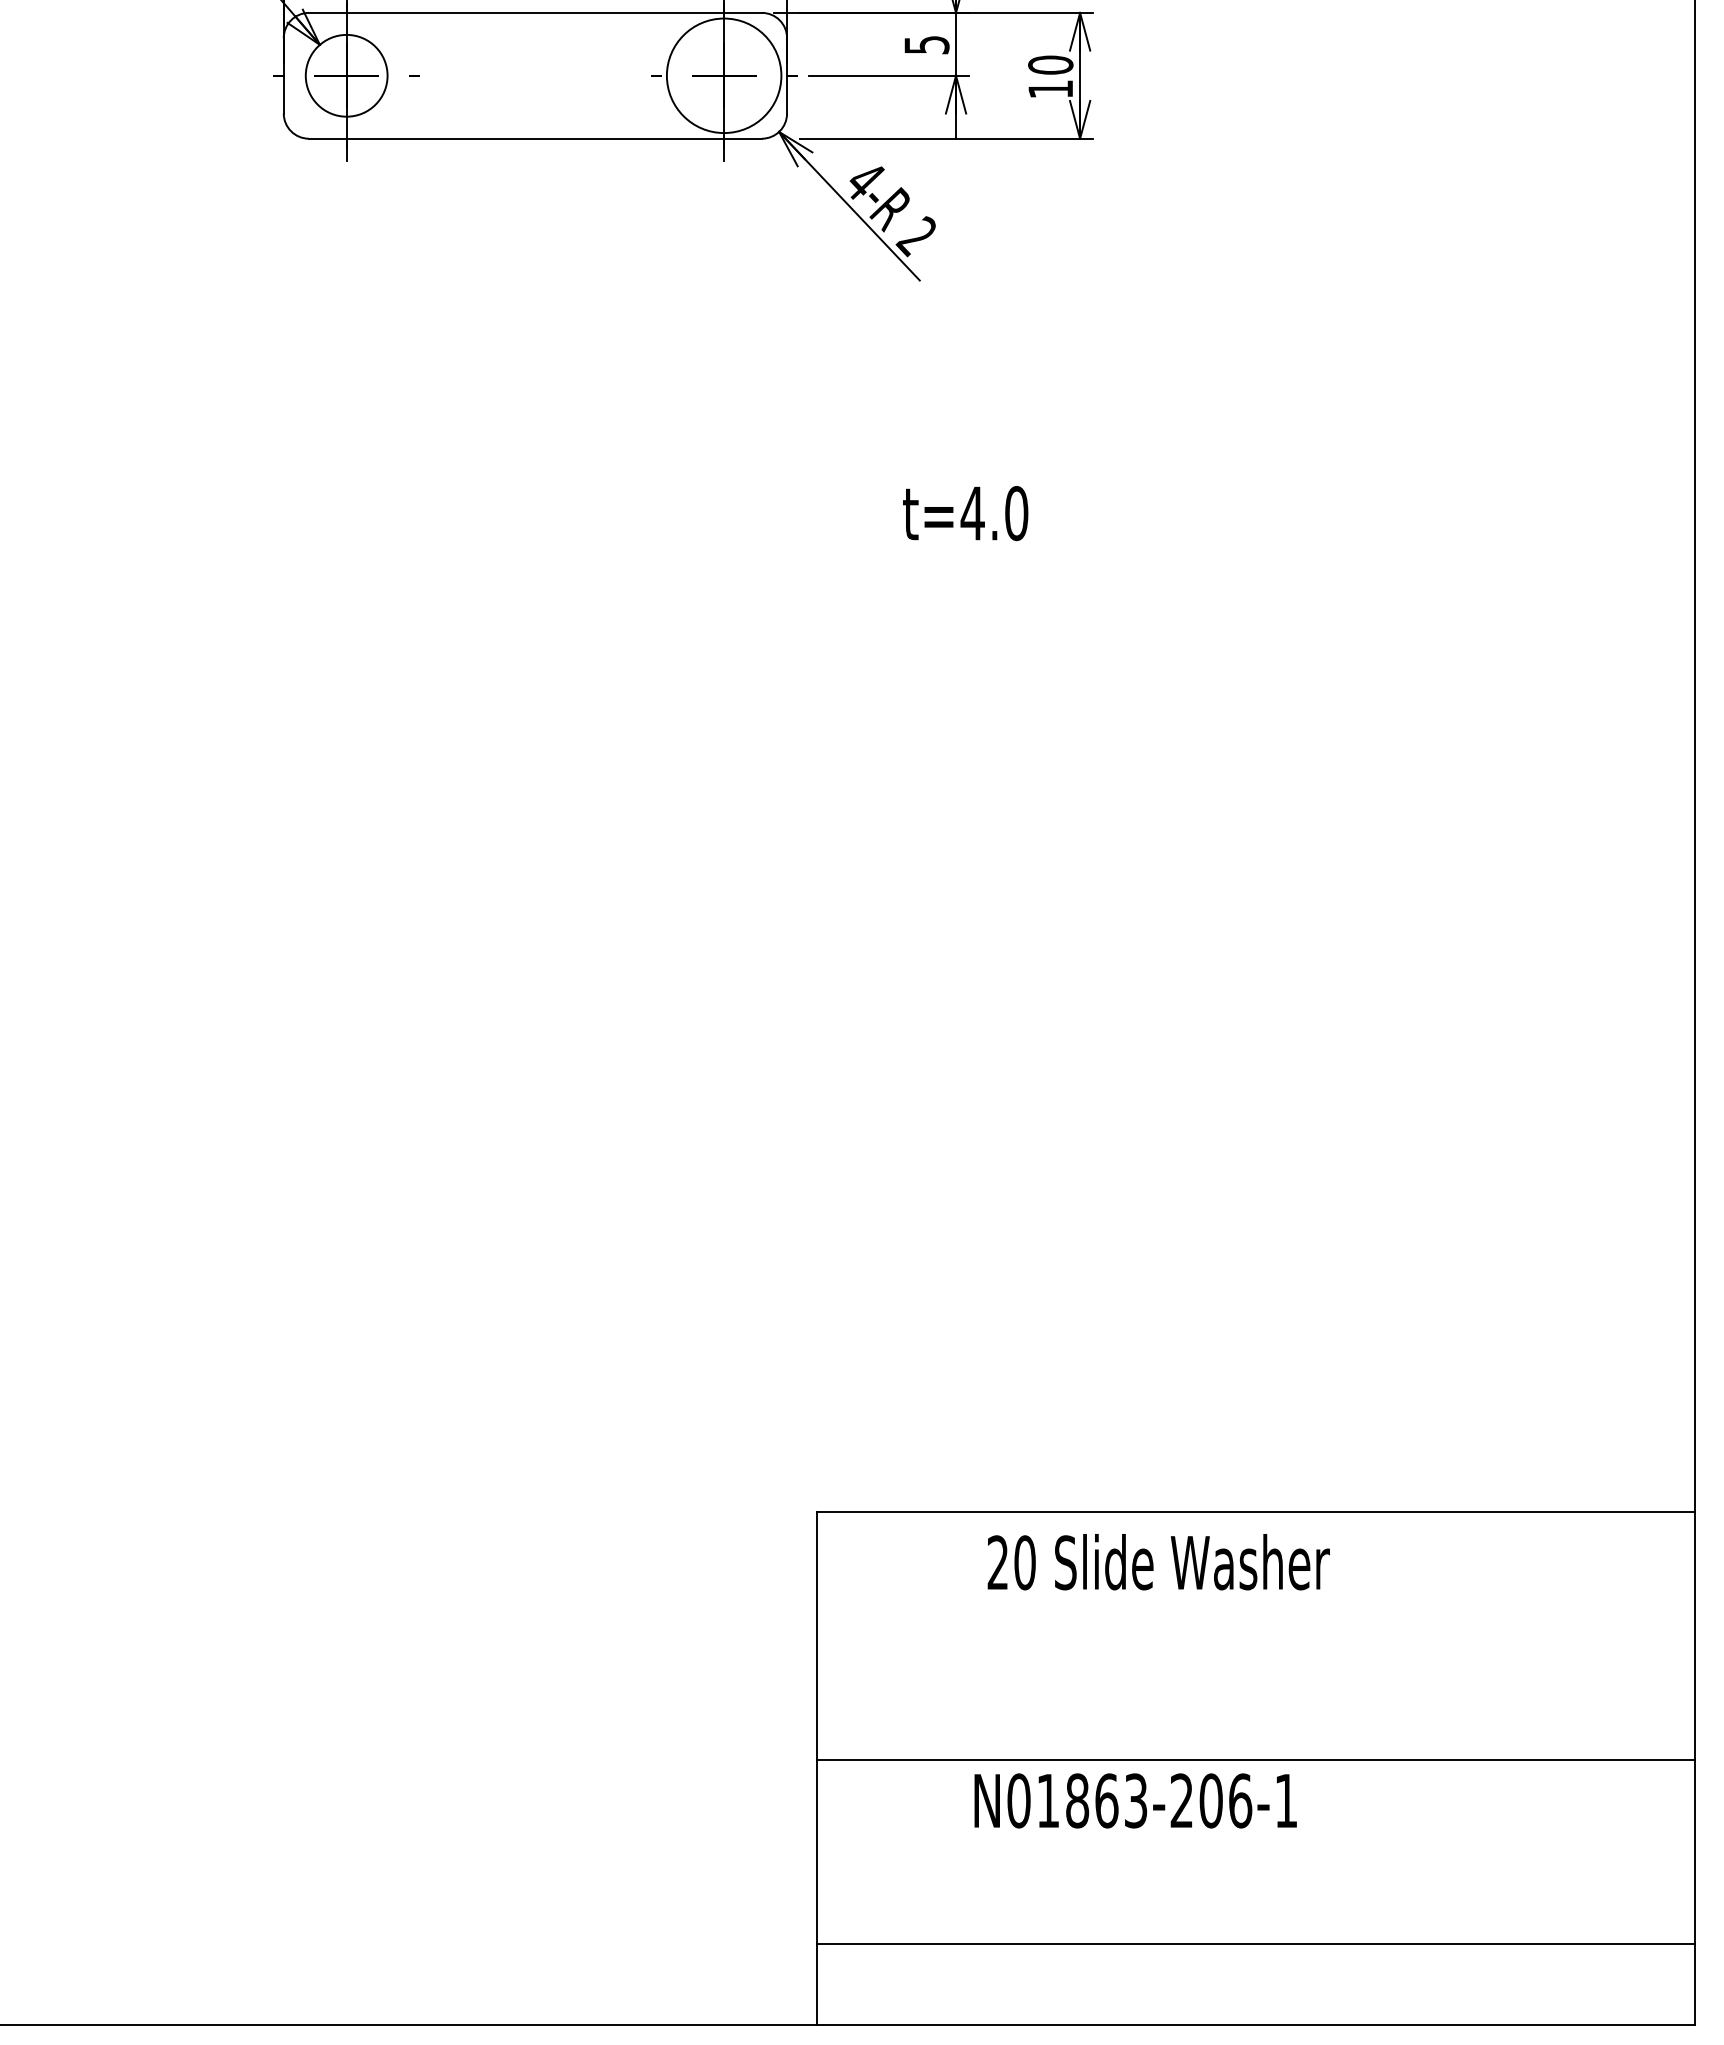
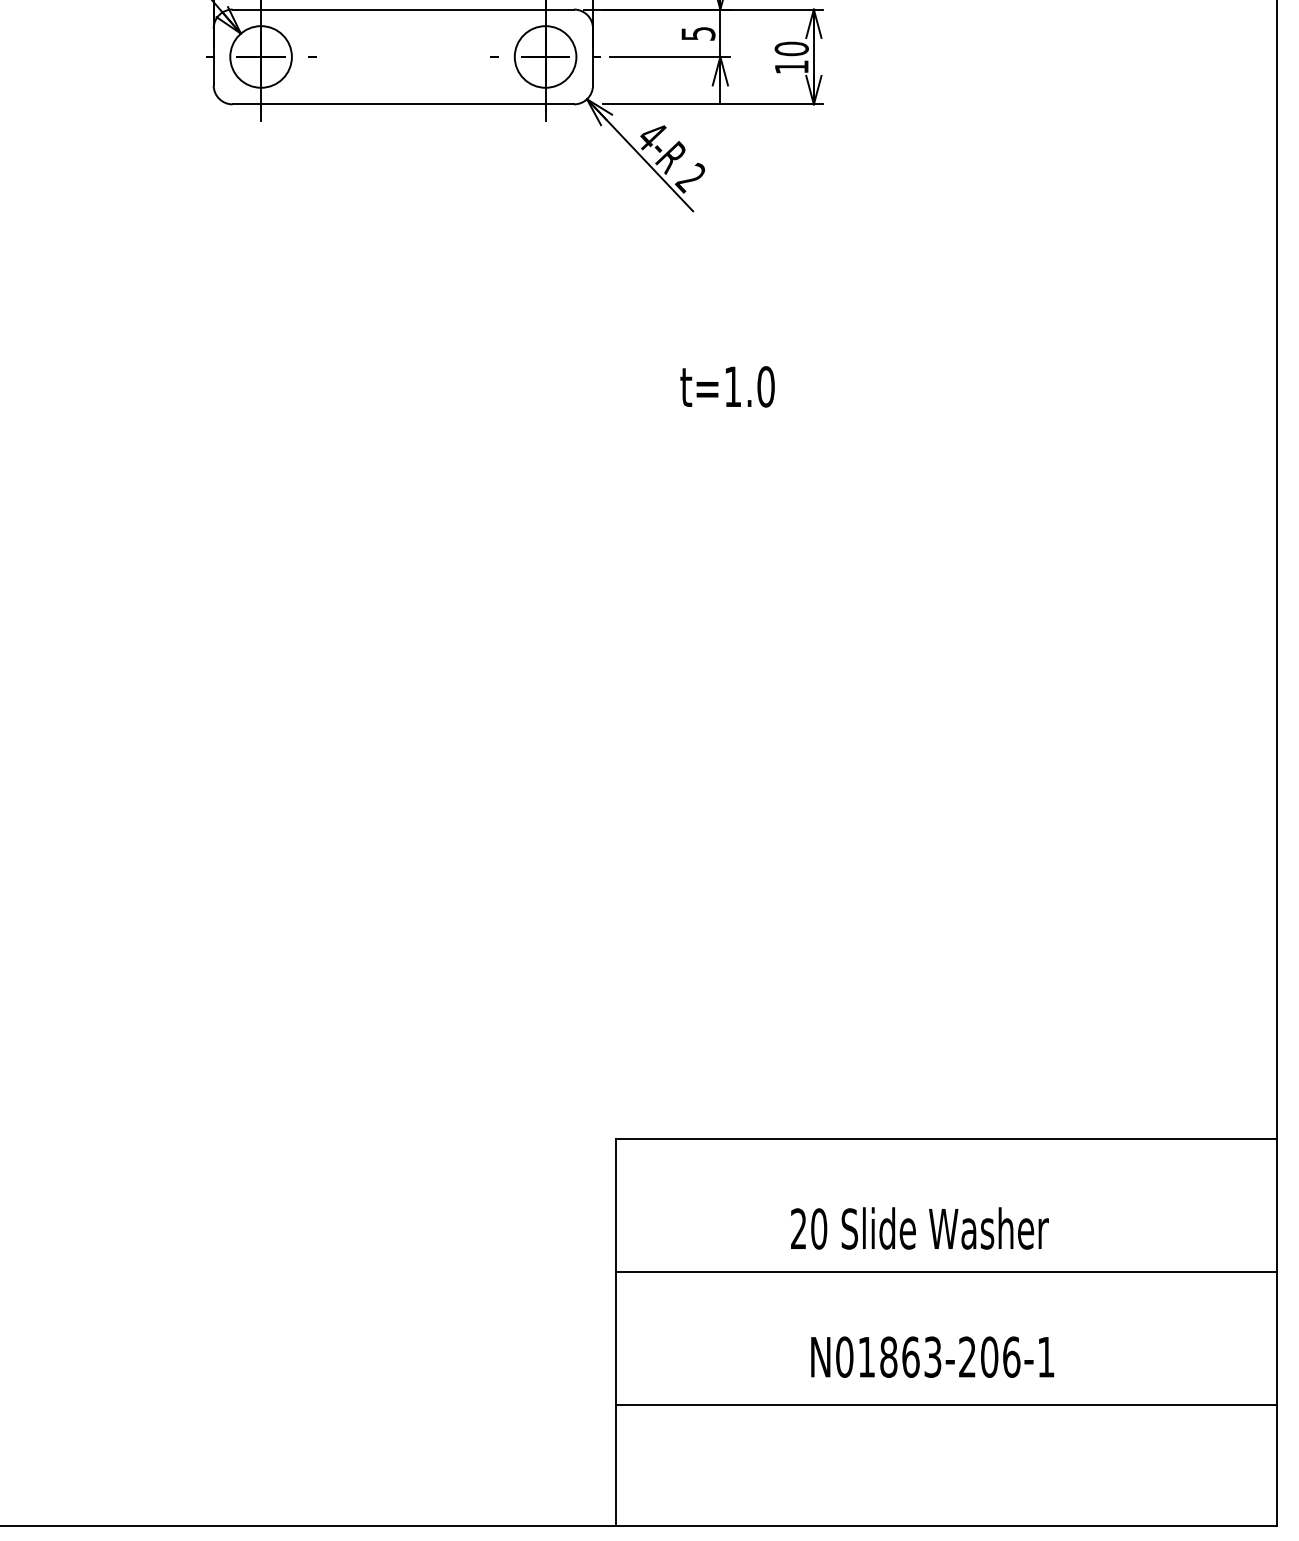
circle: (724, 75) -> (545, 56), size x0.71
text: (972, 513) -> (732, 386), t=4.0 -> t=1.0
text: (1158, 1562) -> (919, 1228), moved
line: (1255, 1759) -> (946, 1271), moved
text: (1135, 1800) -> (932, 1356), moved
line: (1255, 1944) -> (946, 1405), moved

